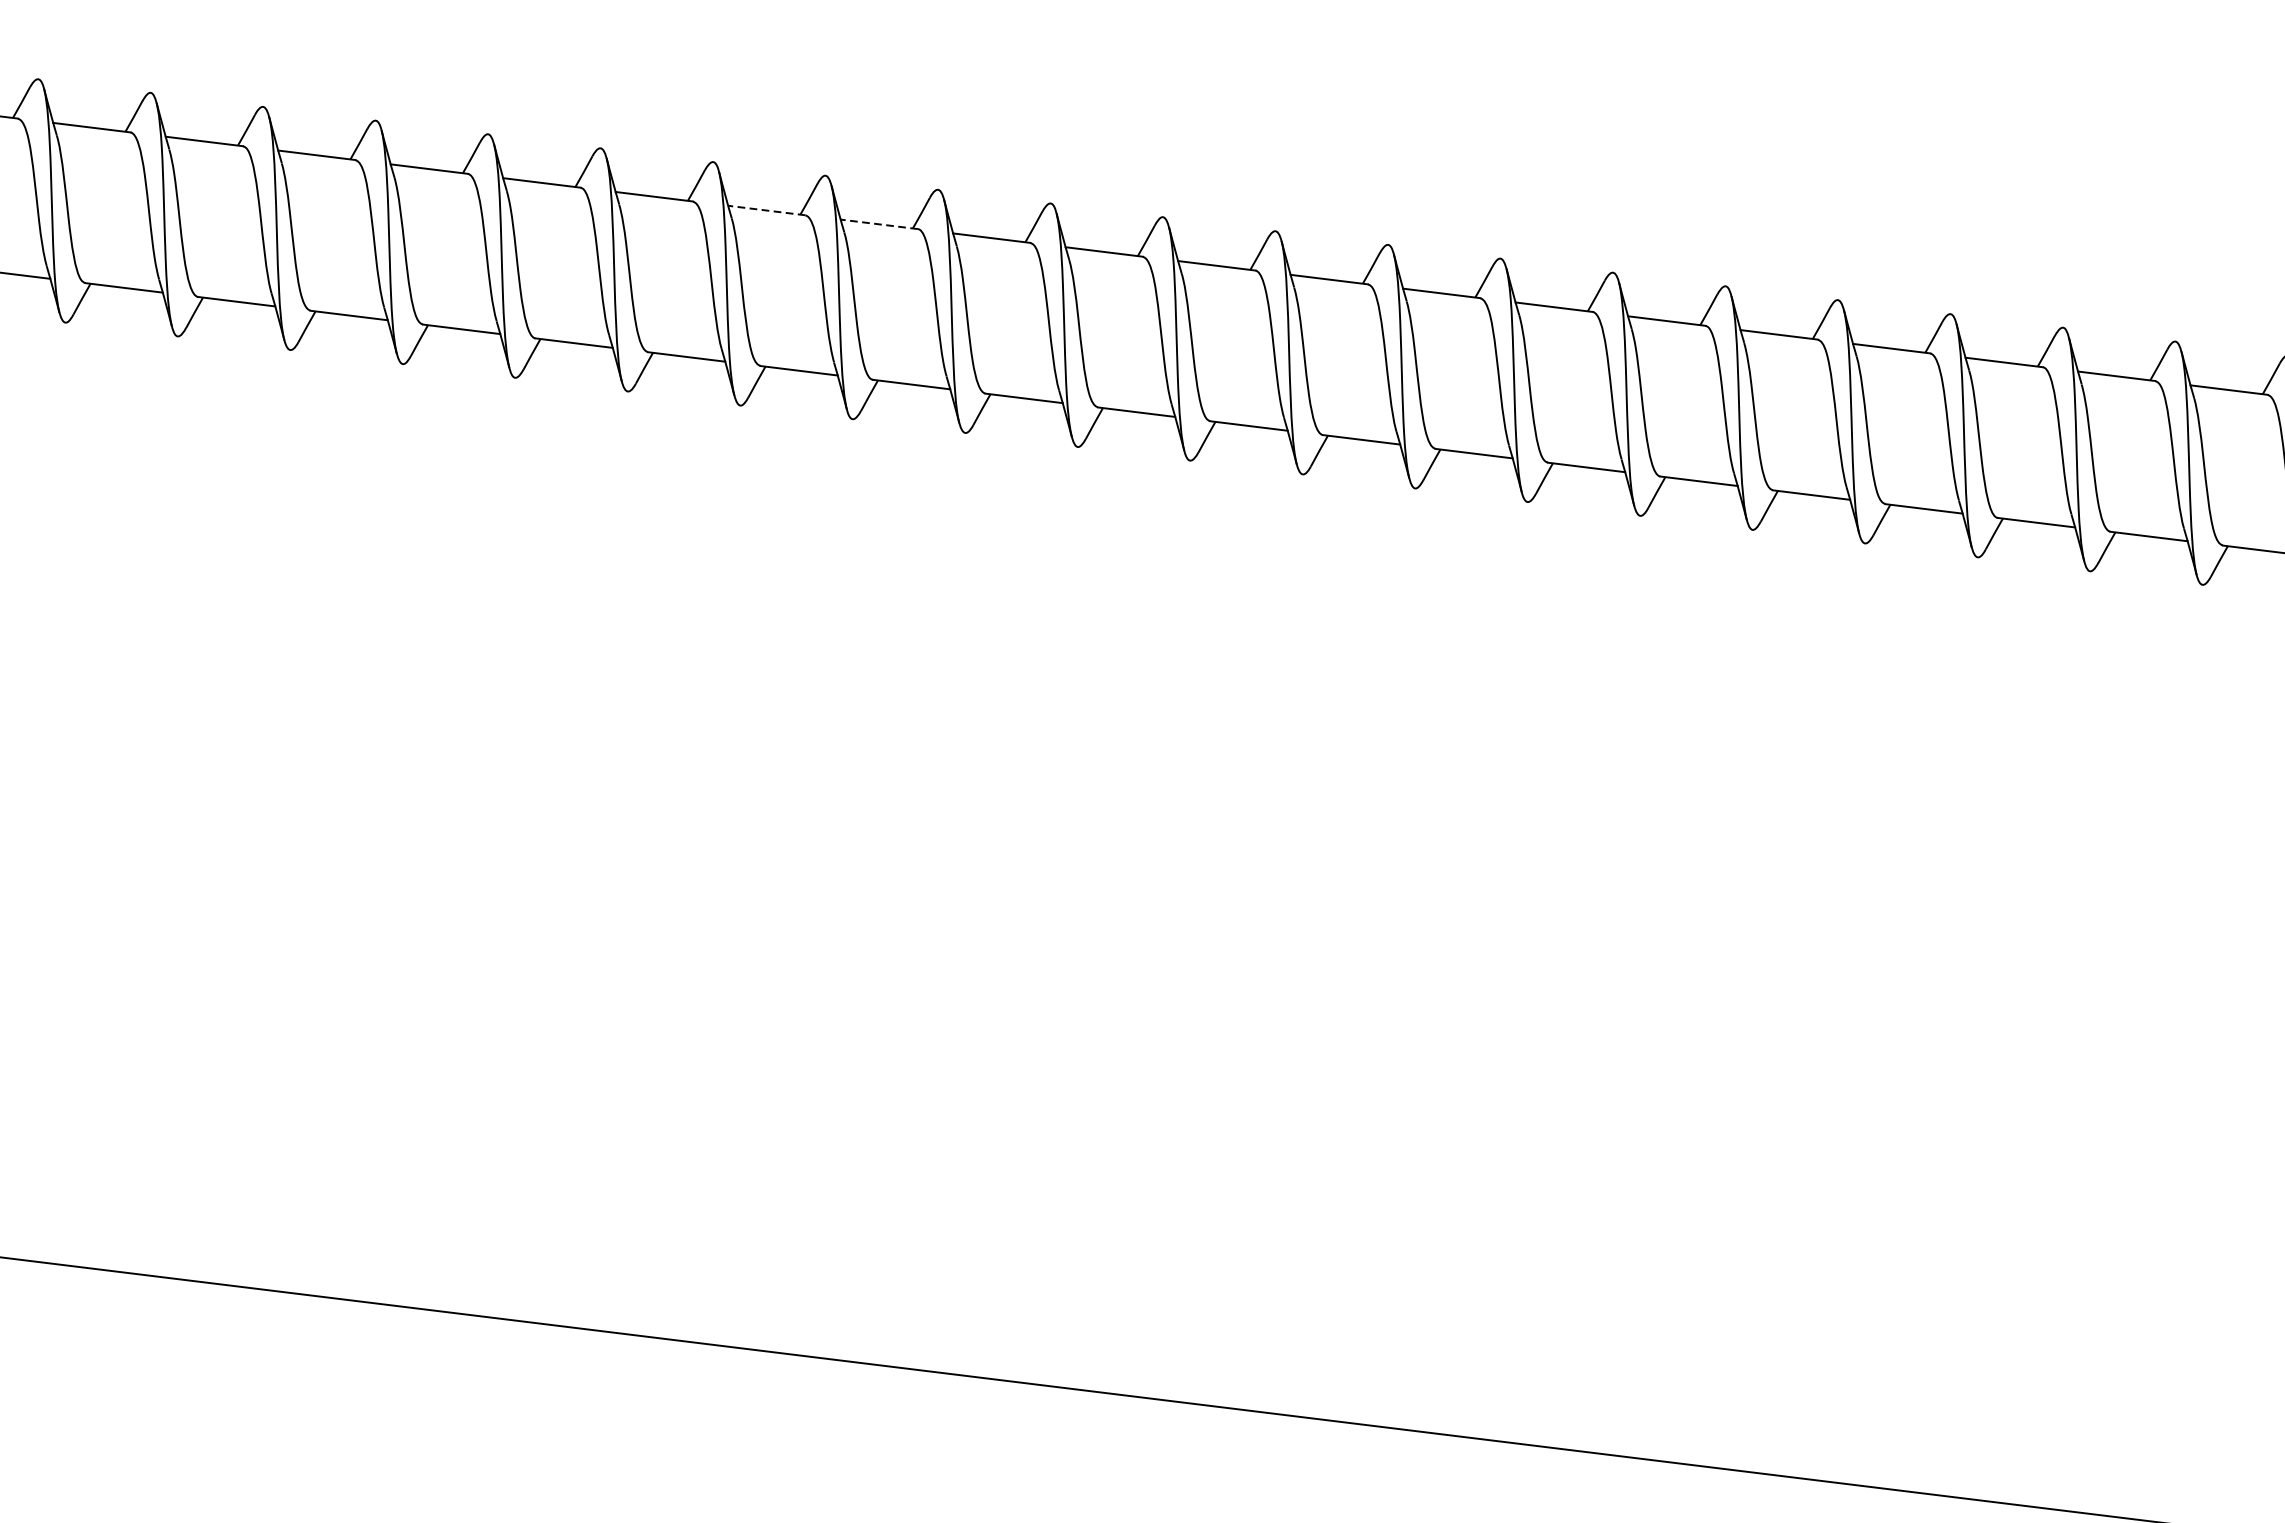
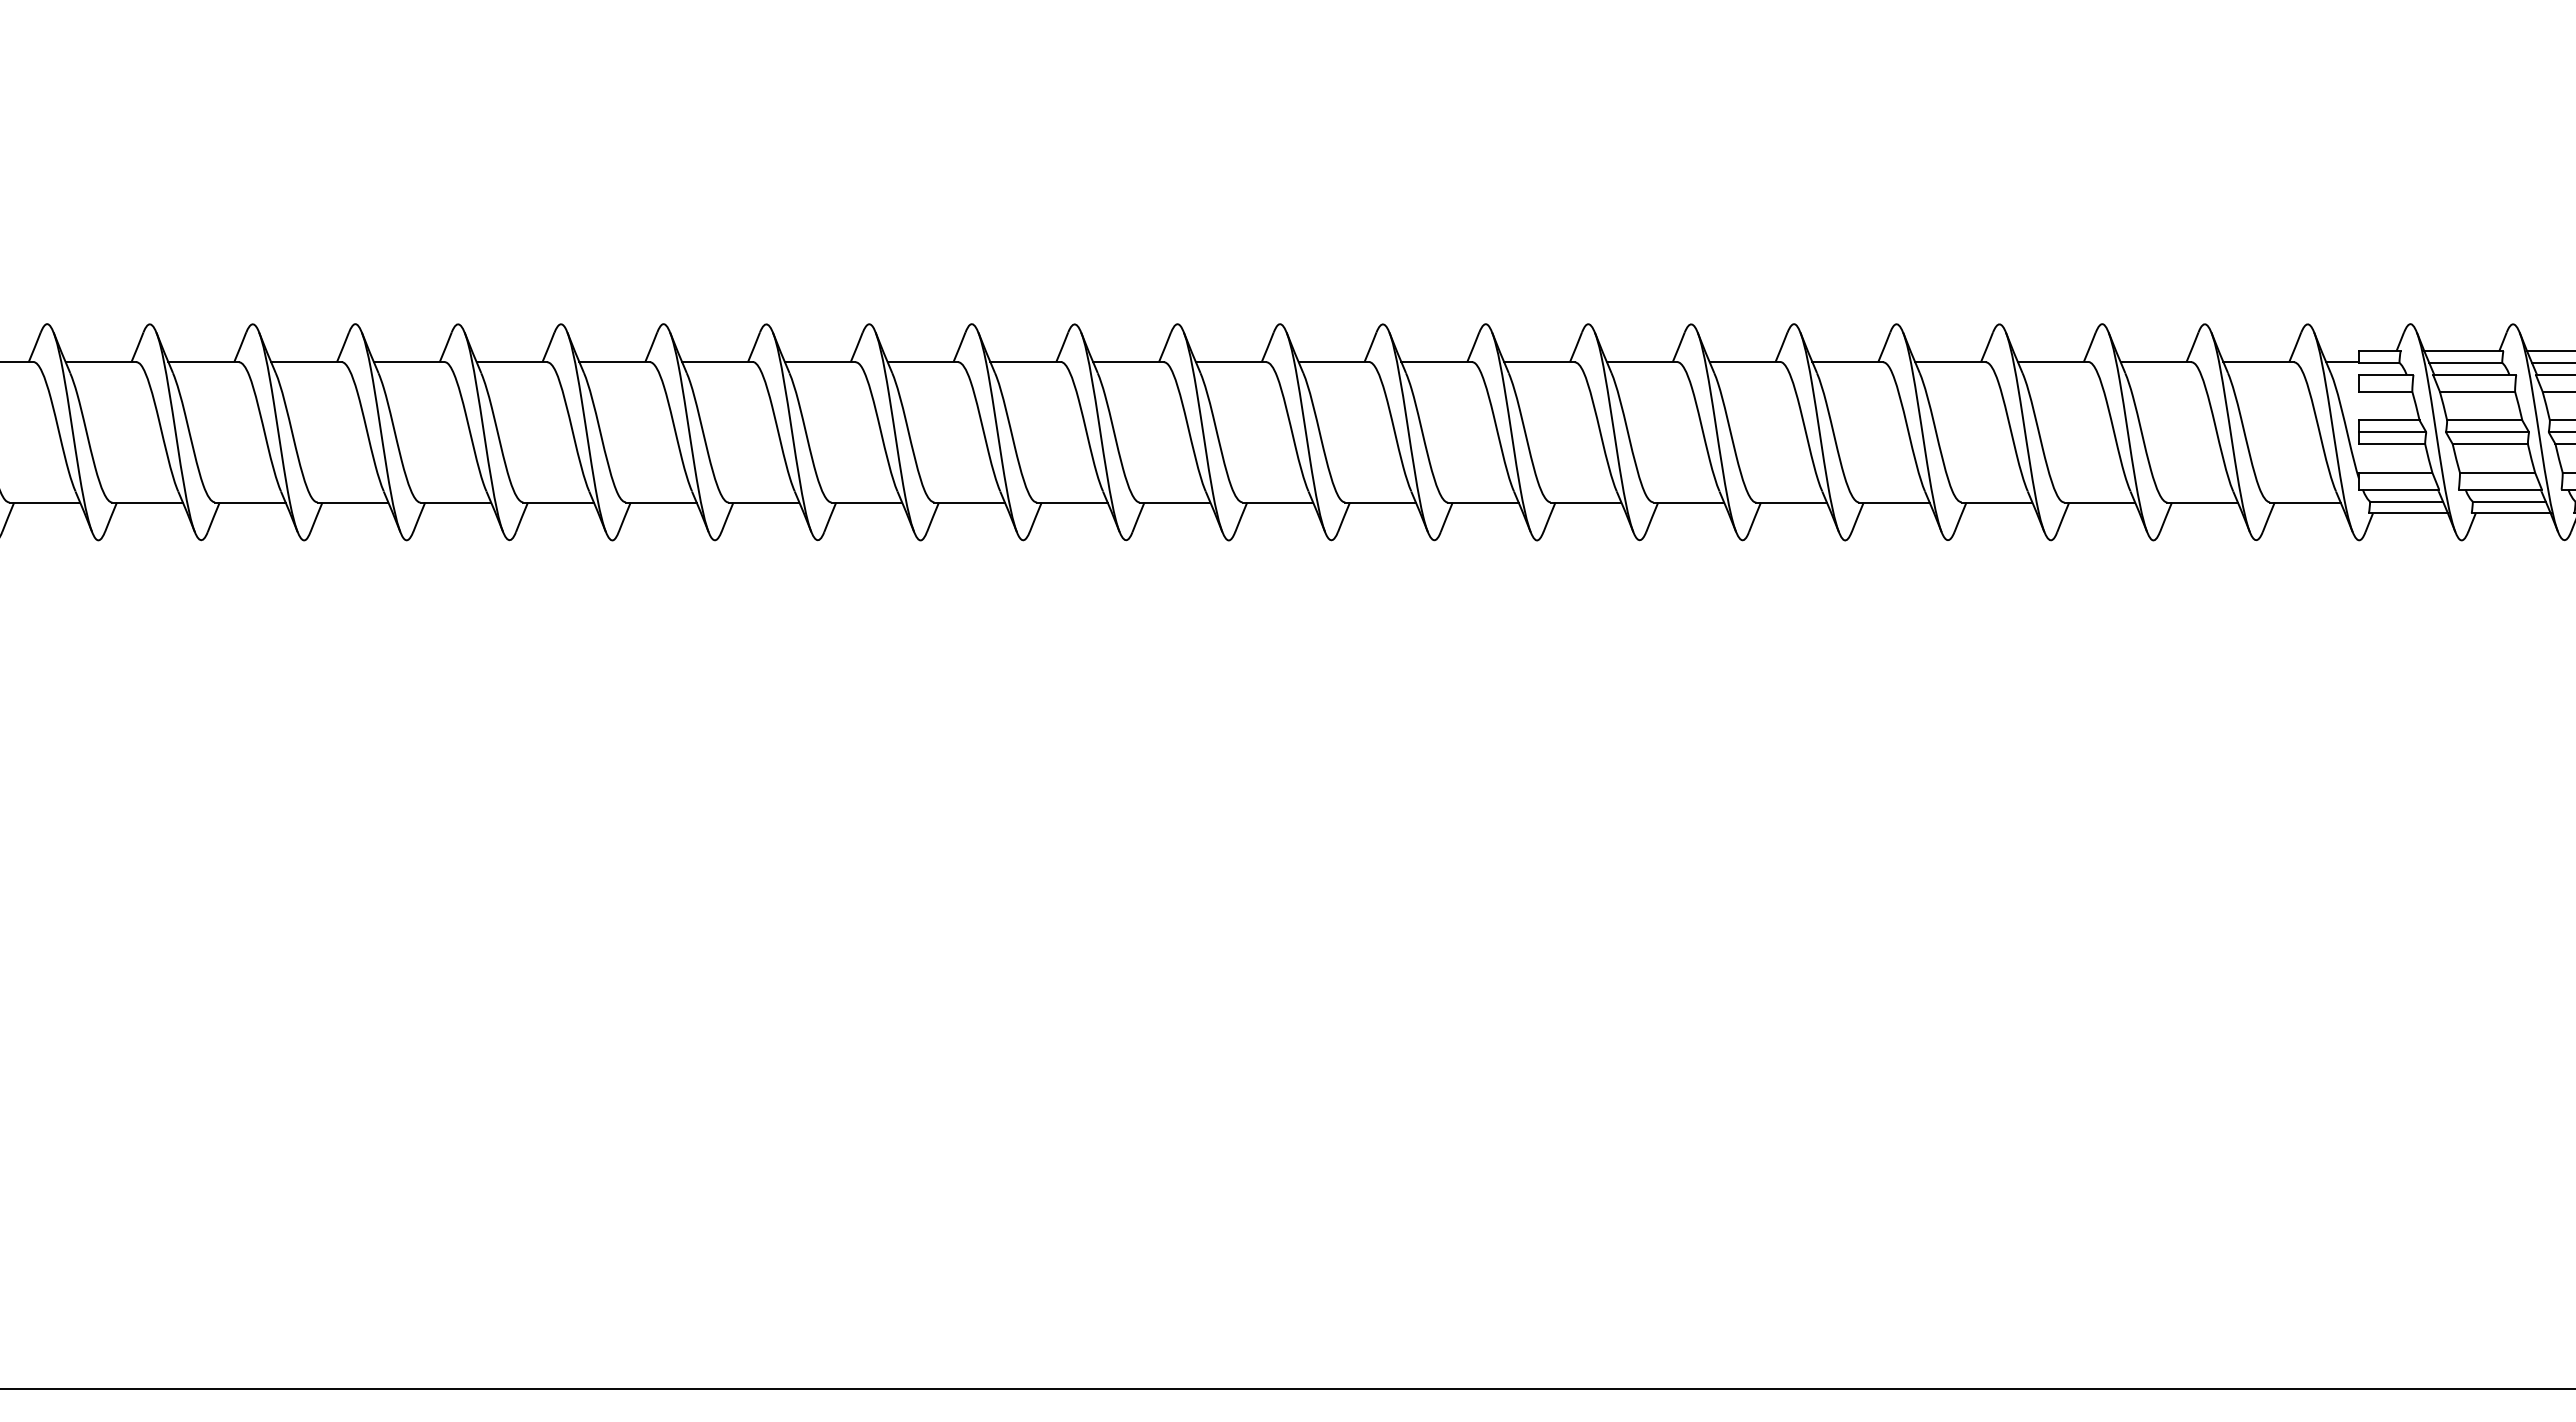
line: (766, 209) -> (614, 361), dashed -> solid
line: (878, 223) -> (716, 361), dashed -> solid

